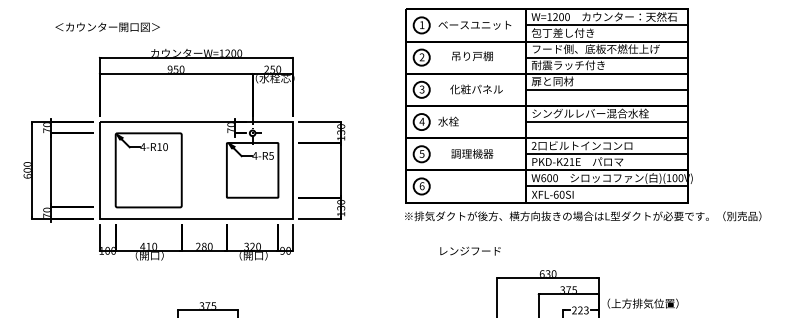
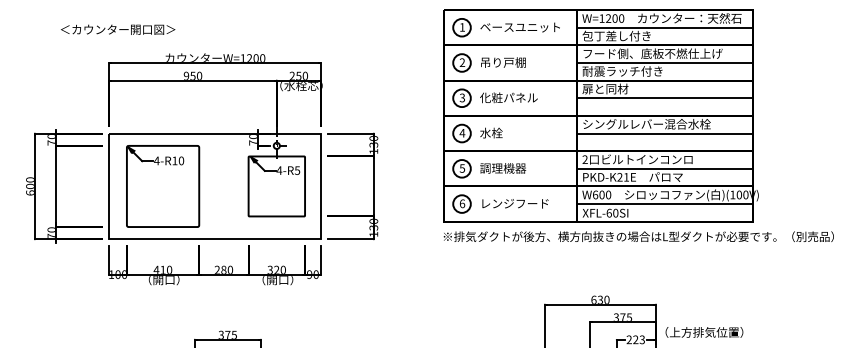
text: (472, 56) -> (503, 62), moved
text: (476, 89) -> (508, 97), moved
text: (472, 153) -> (503, 167), moved
text: (470, 250) -> (515, 203), moved

